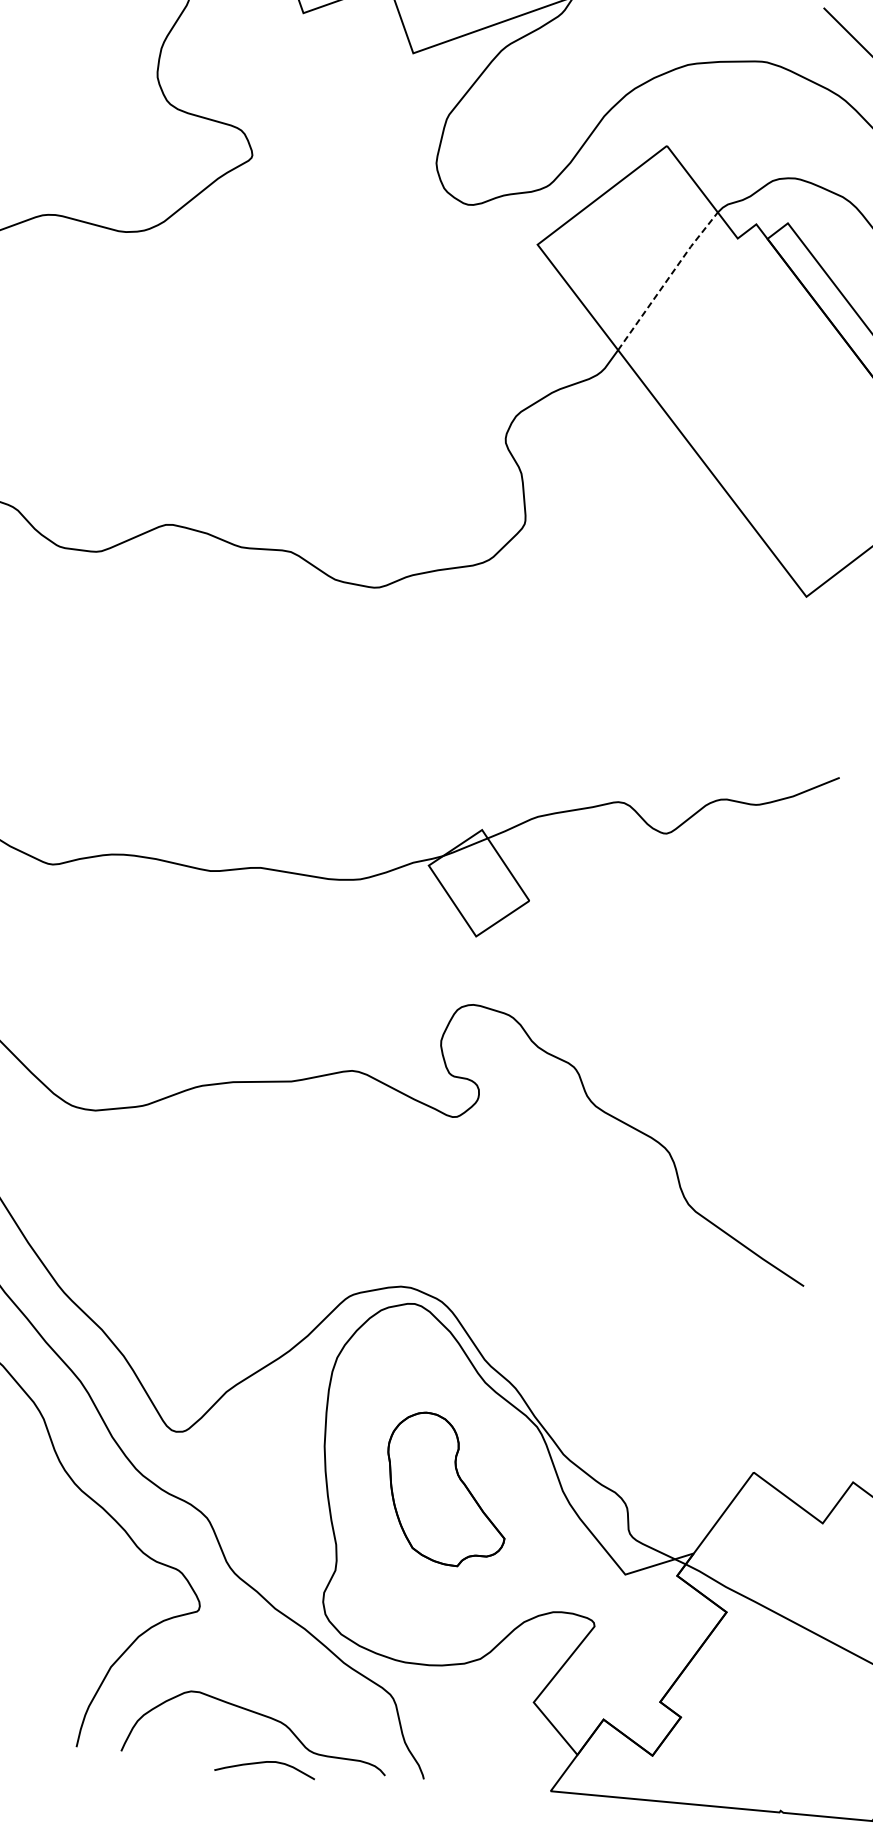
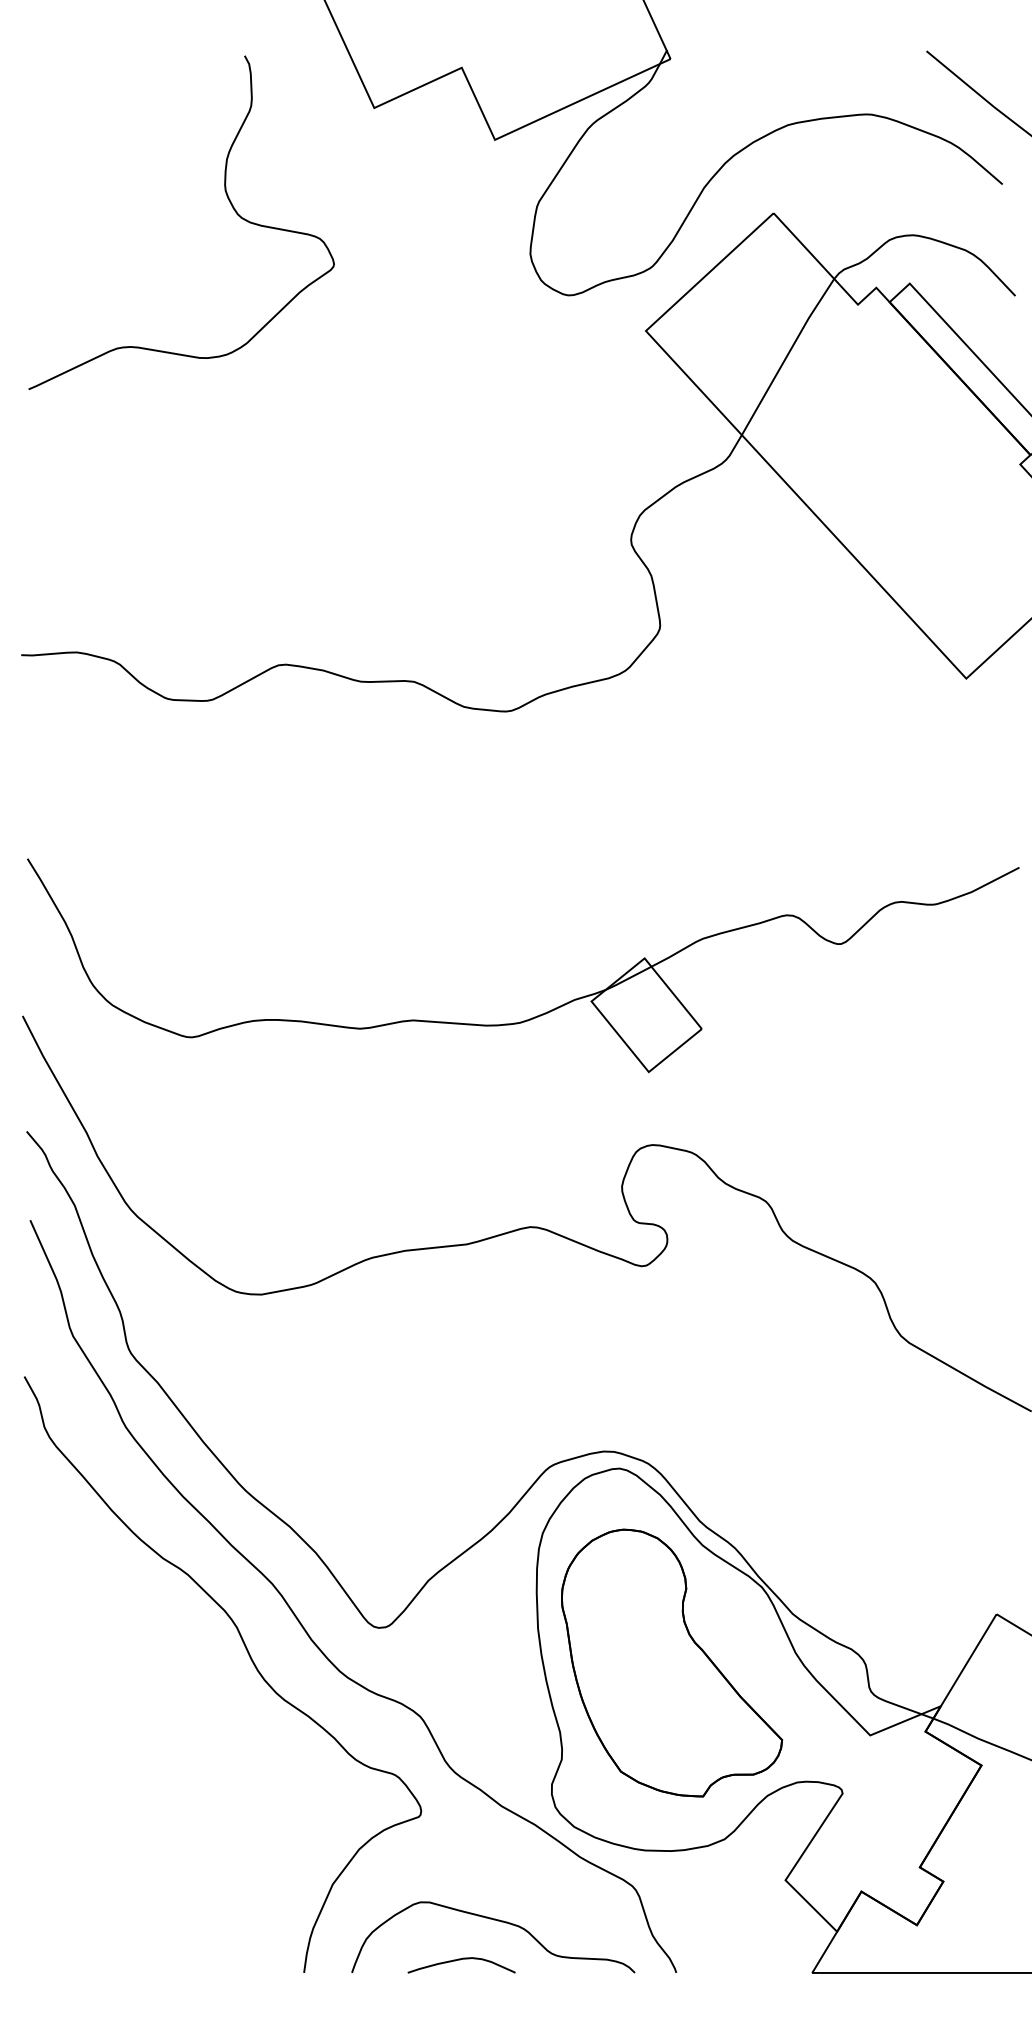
line: (667, 279) -> (787, 355), dashed -> solid
part: (447, 1489) -> (672, 1662), size x1.67
curve: (264, 1763) -> (460, 1960), moved

